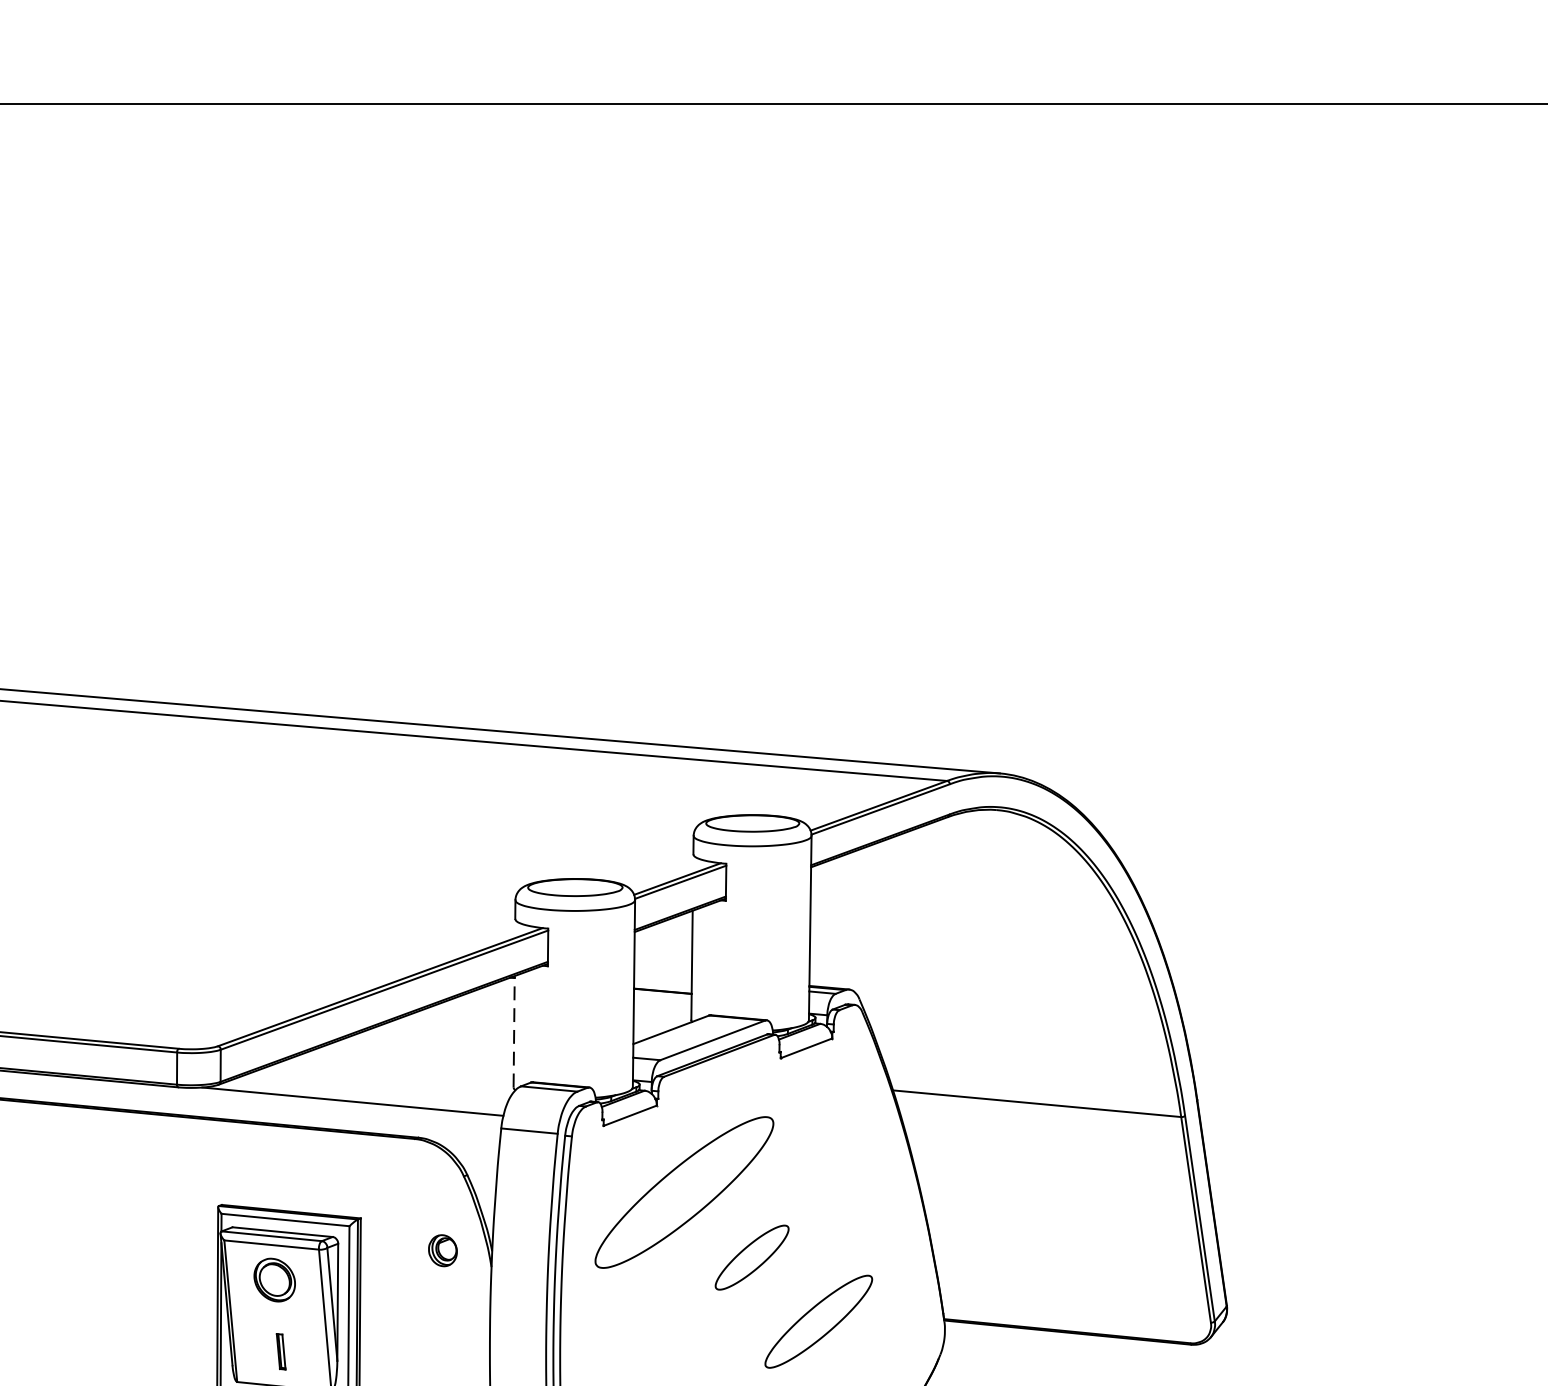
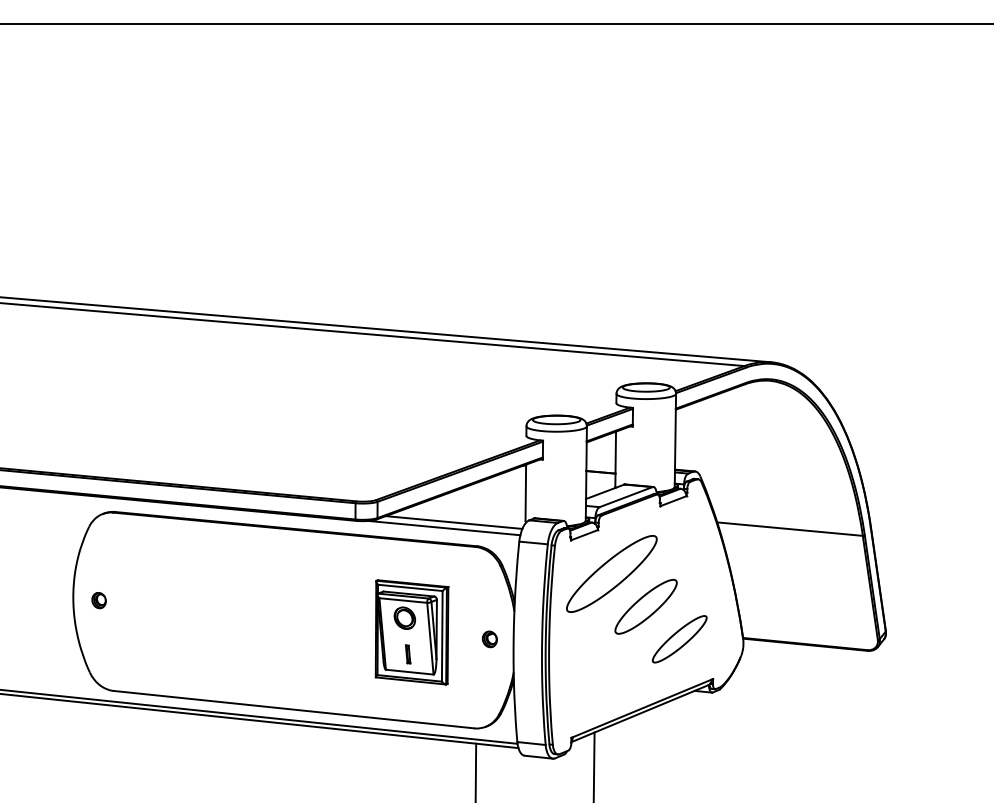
line: (513, 1031) -> (525, 492), dashed -> solid
line: (370, 1090) -> (453, 522), added
part: (442, 1250) -> (489, 639), moved
part: (751, 1256) -> (645, 606), size x1.67

